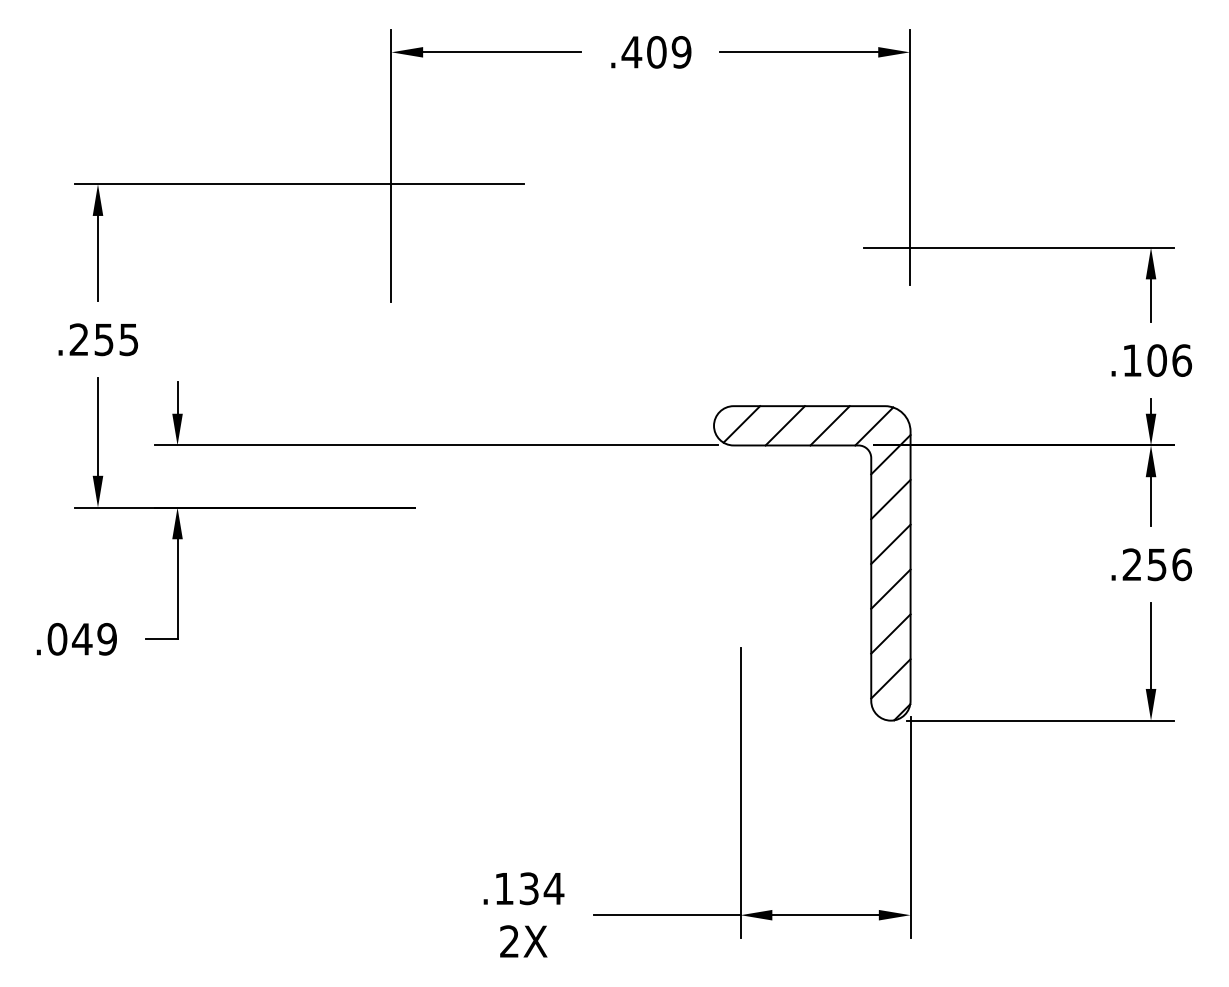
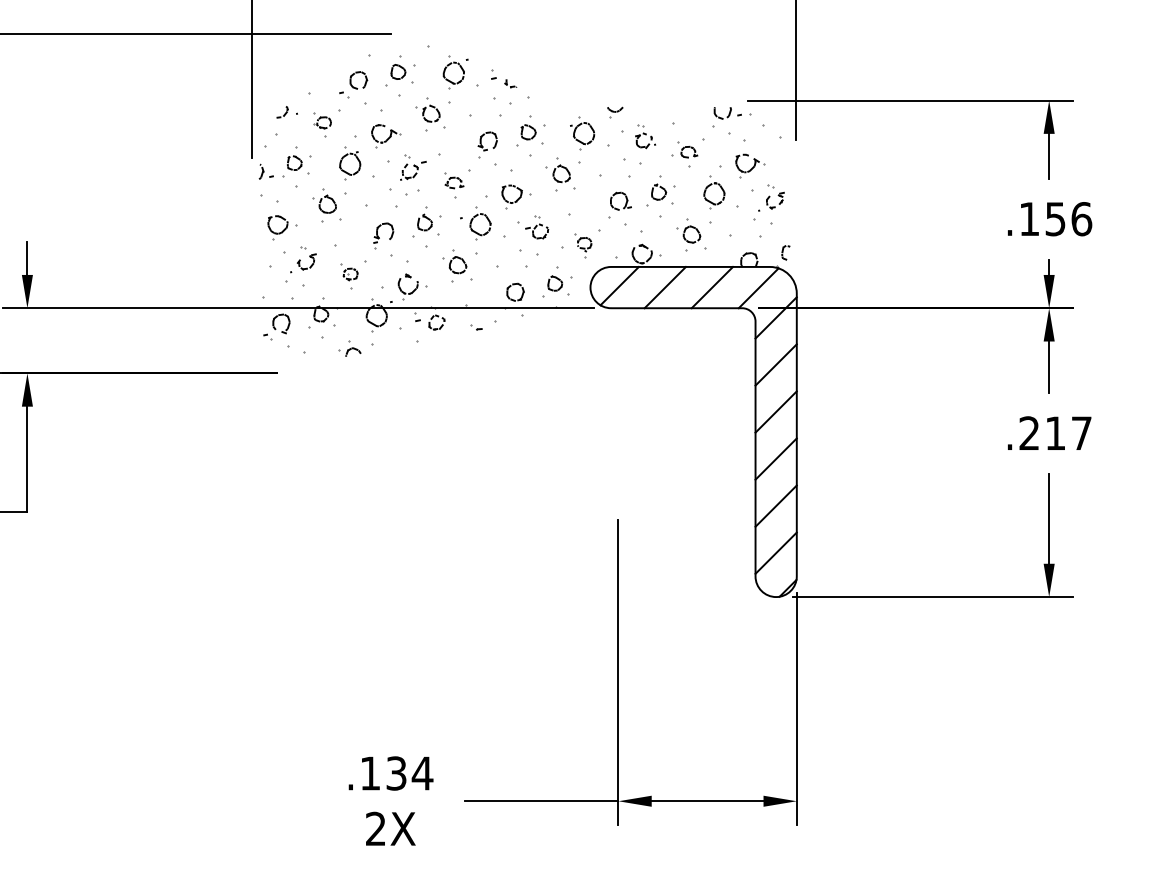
hatch: (651, 343) -> (524, 201), added
text: (1156, 360) -> (1054, 219), .106 -> .156
text: (1169, 564) -> (1068, 433), .256 -> .217

